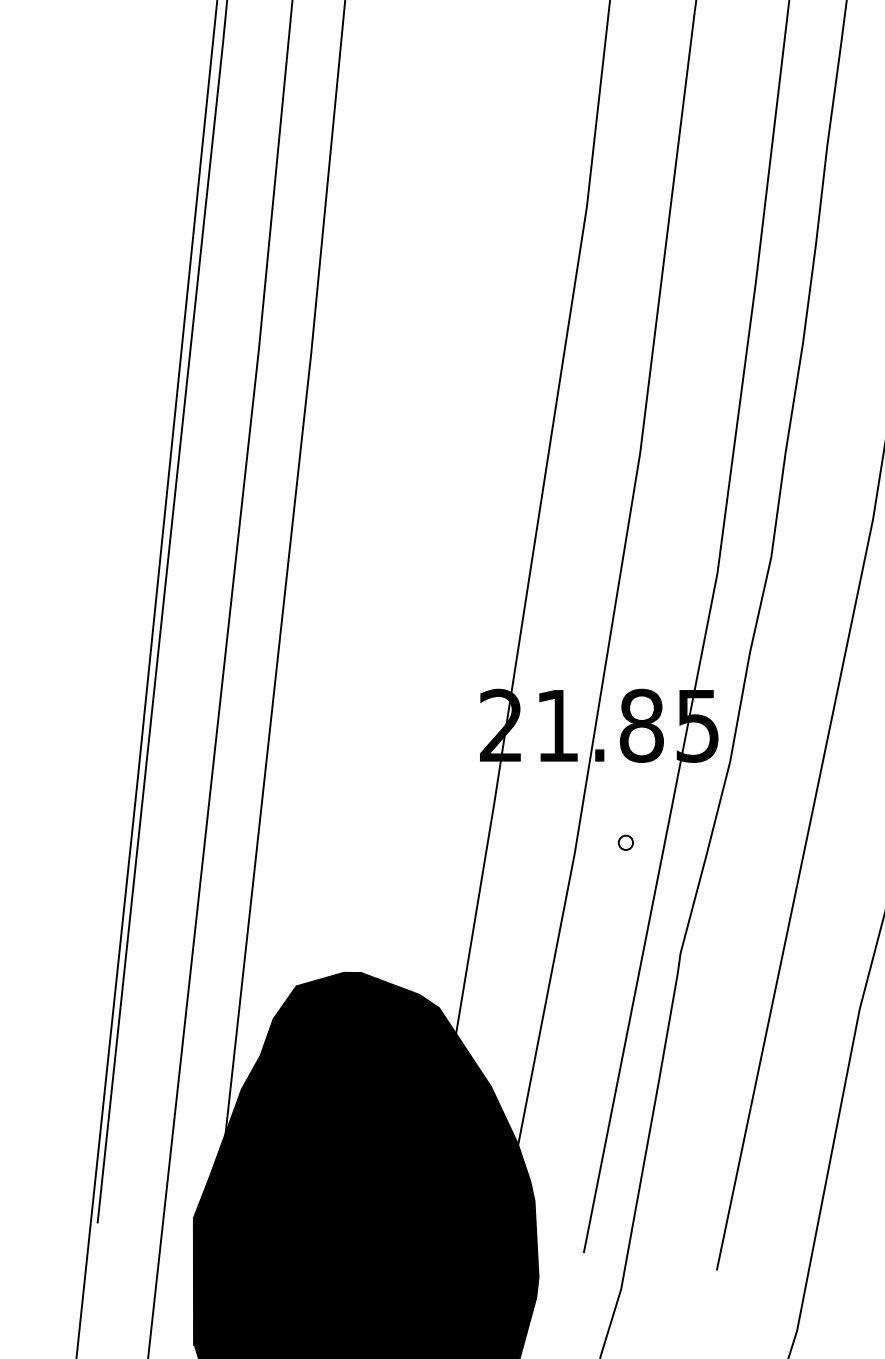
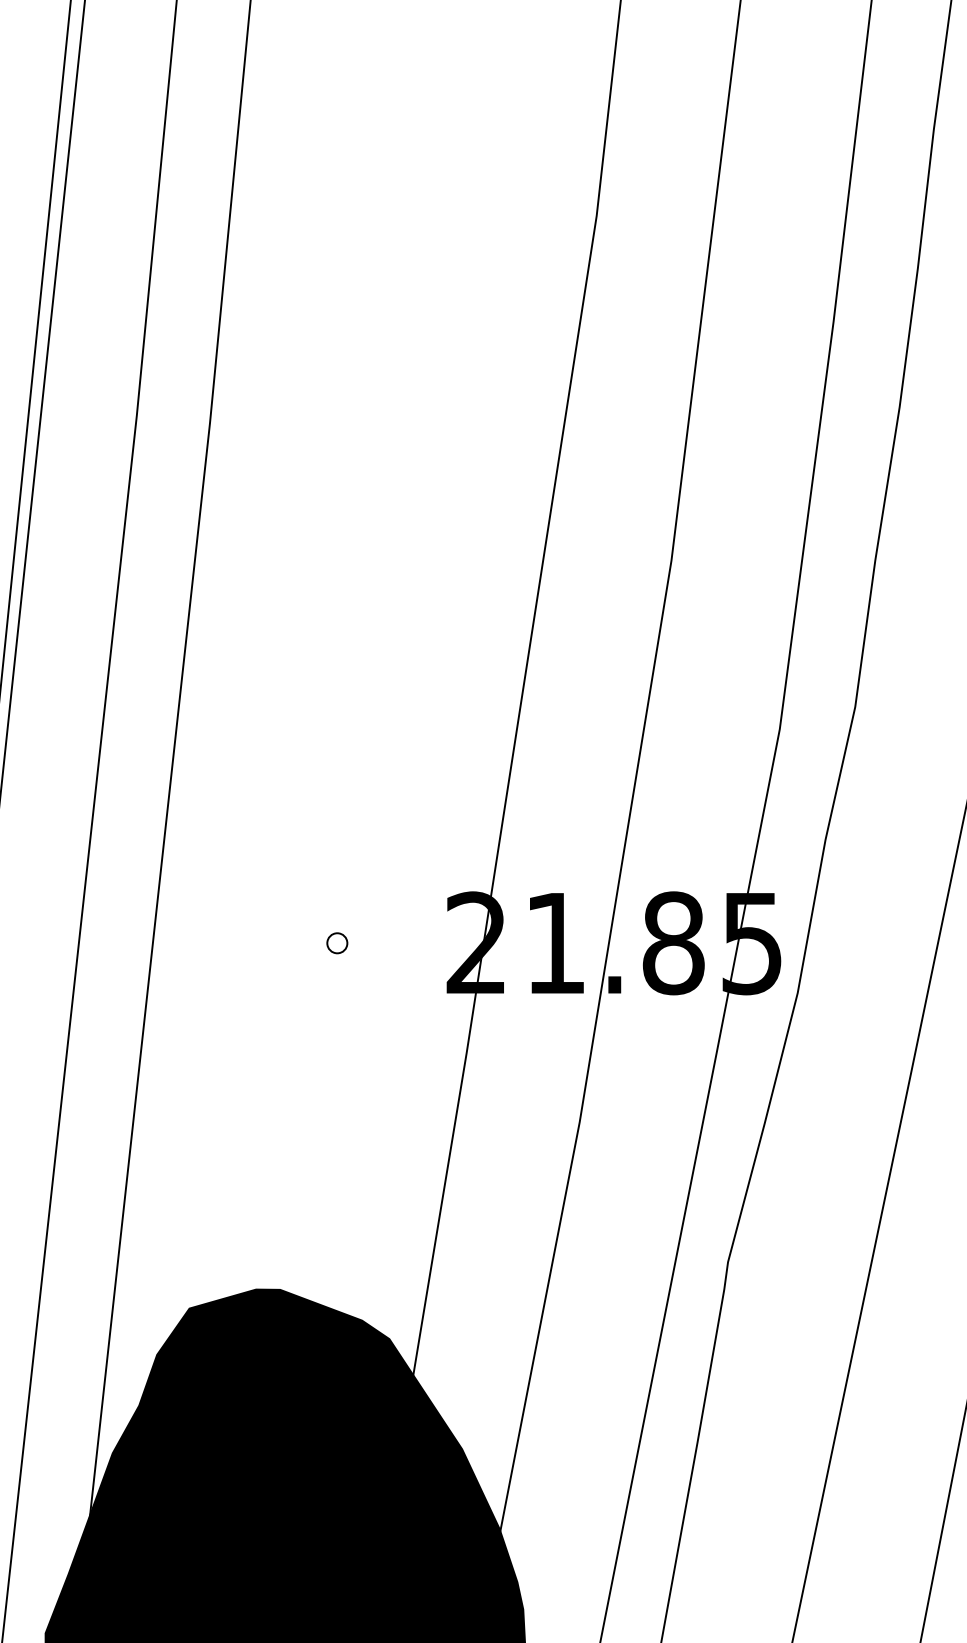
part: (625, 842) -> (336, 942), moved

